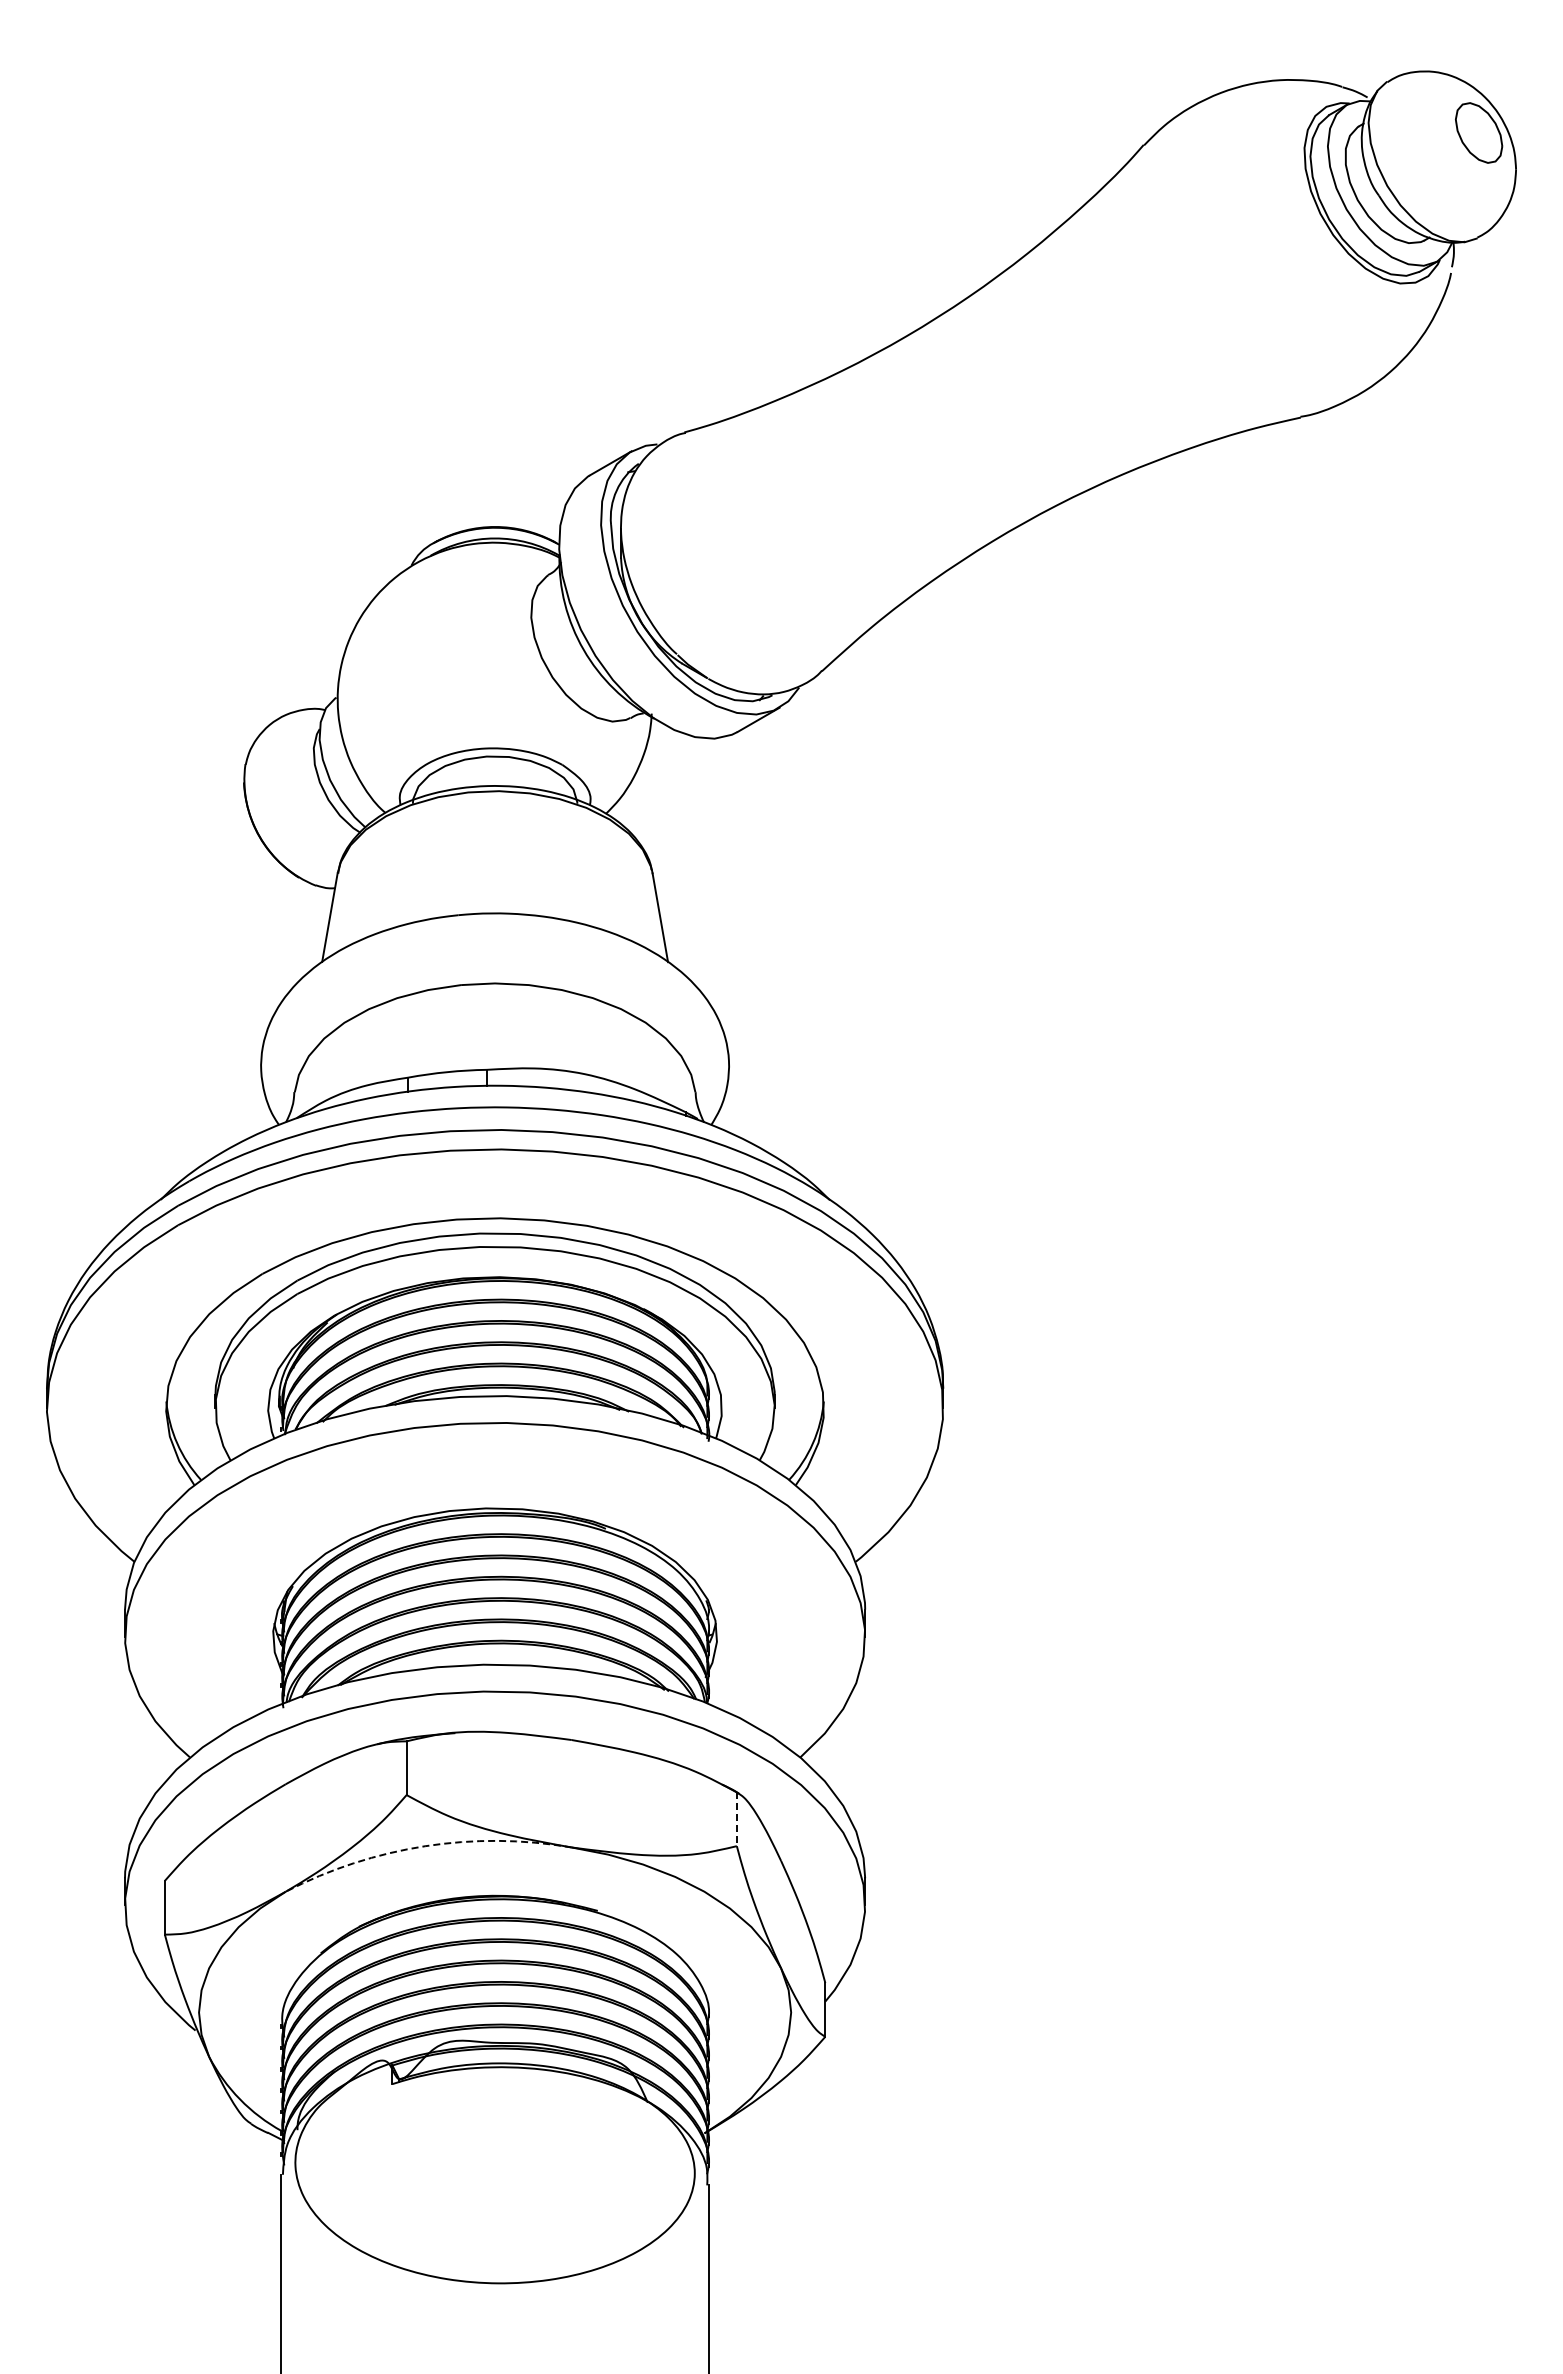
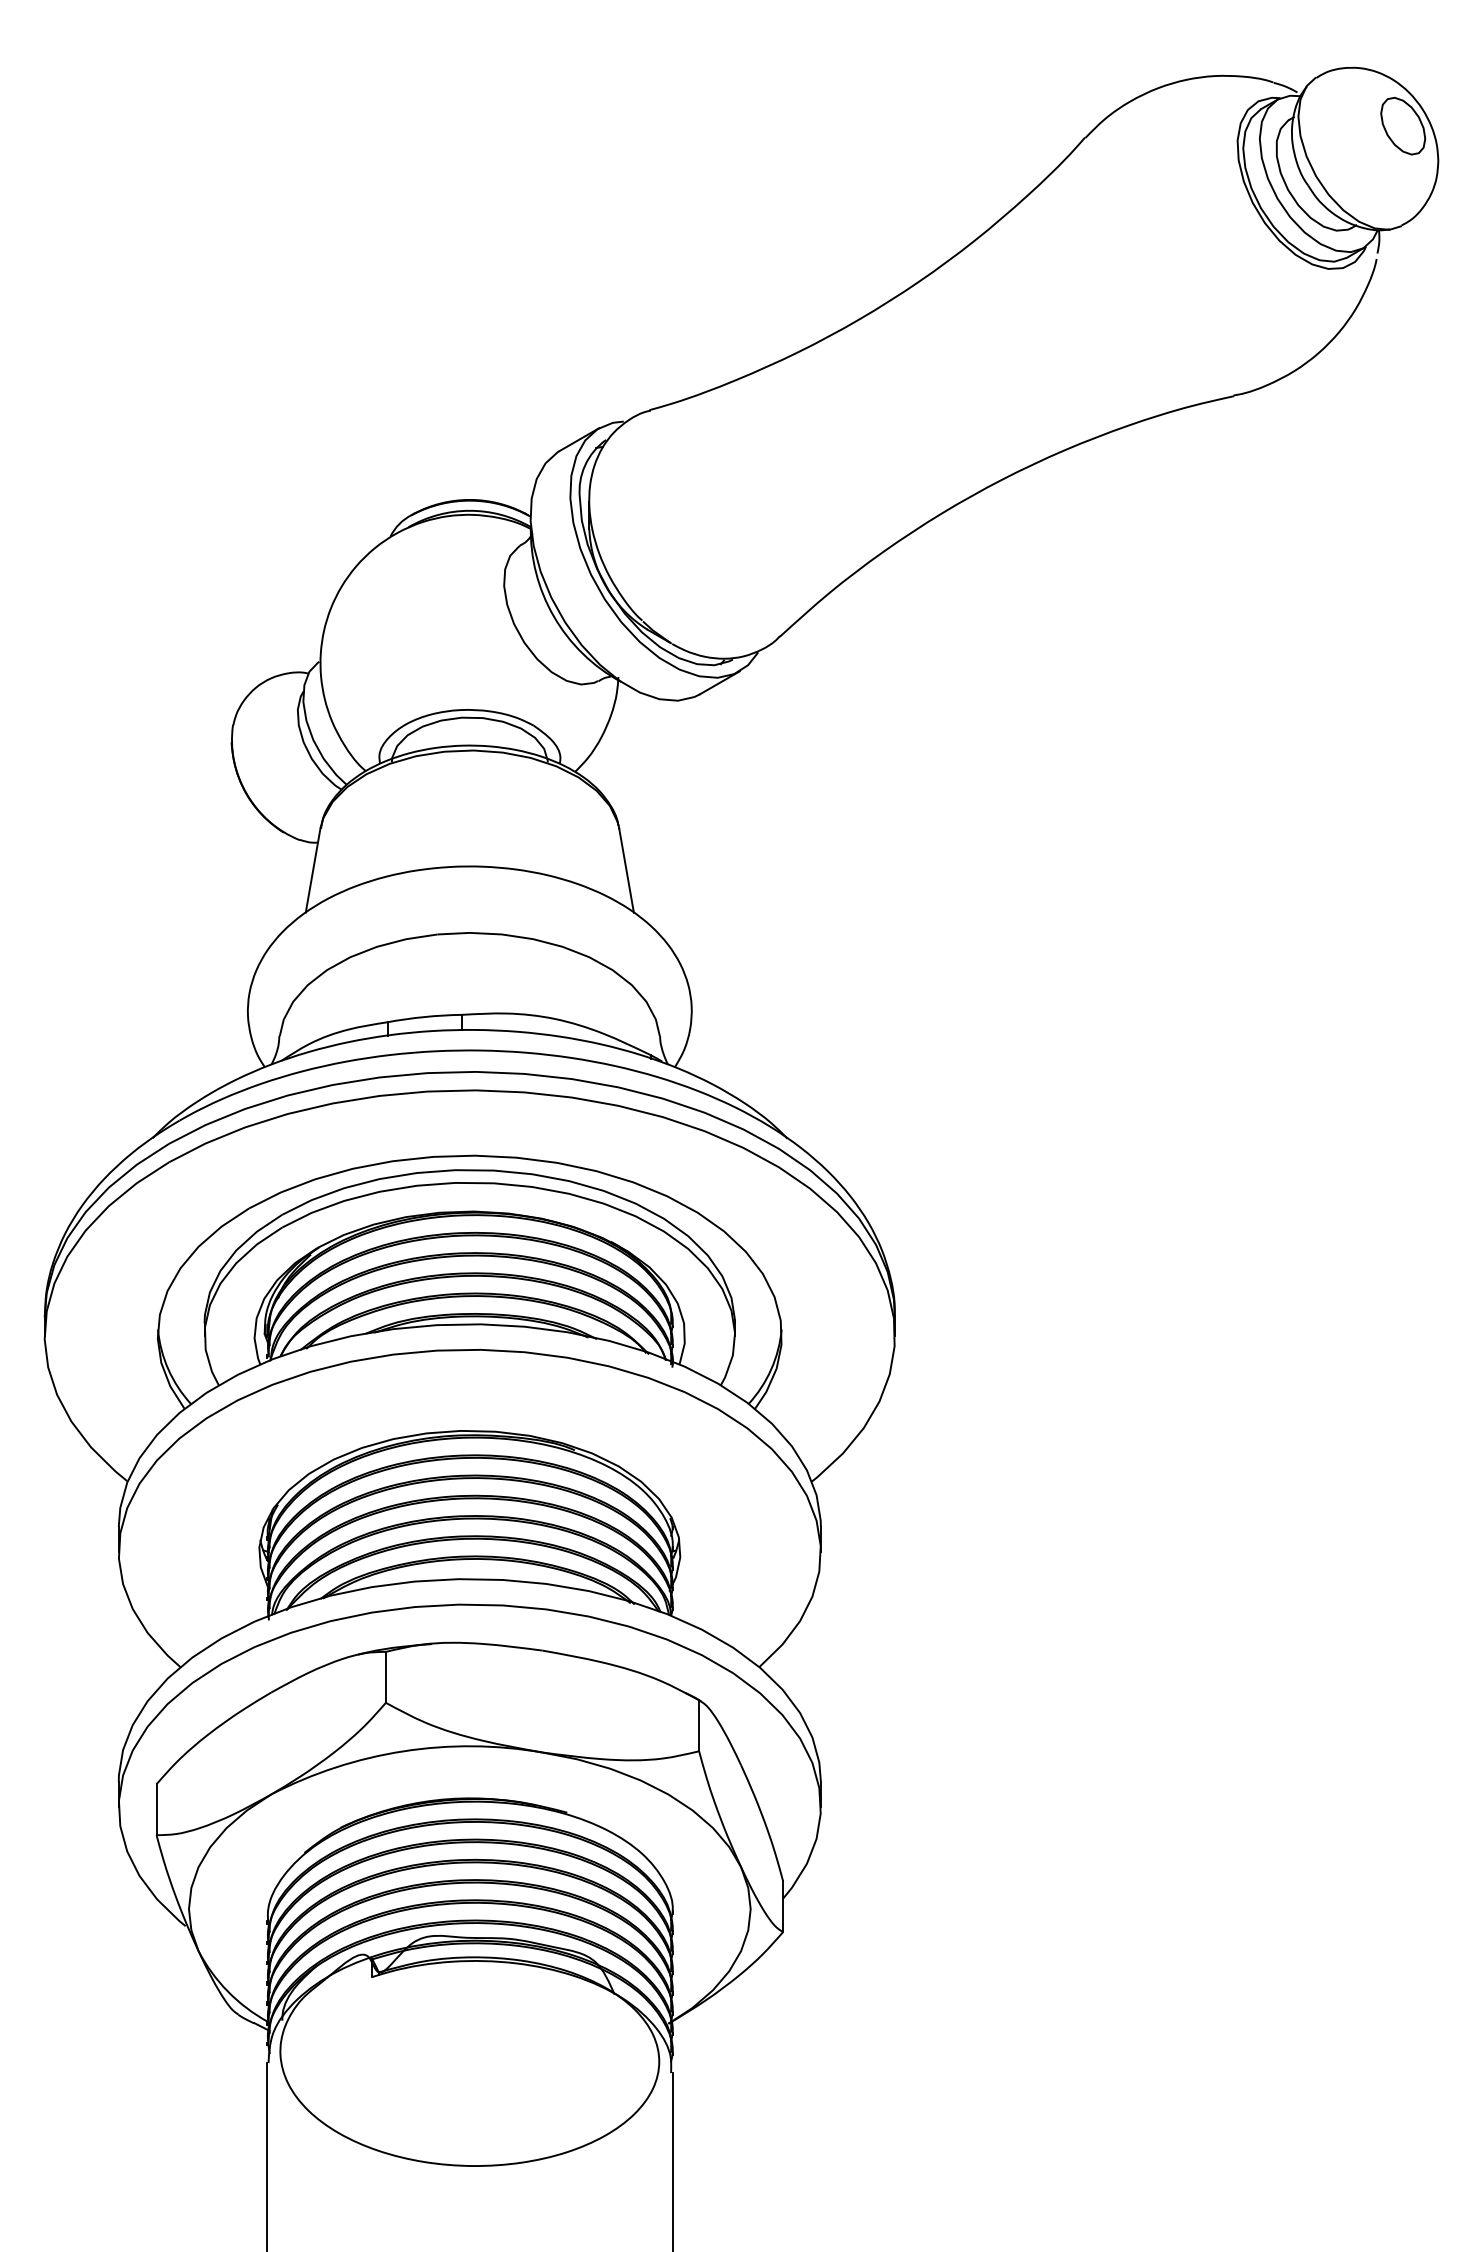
line: (736, 1819) -> (698, 1725), dashed -> solid
arc: (425, 1846) -> (403, 1751), dashed -> solid

